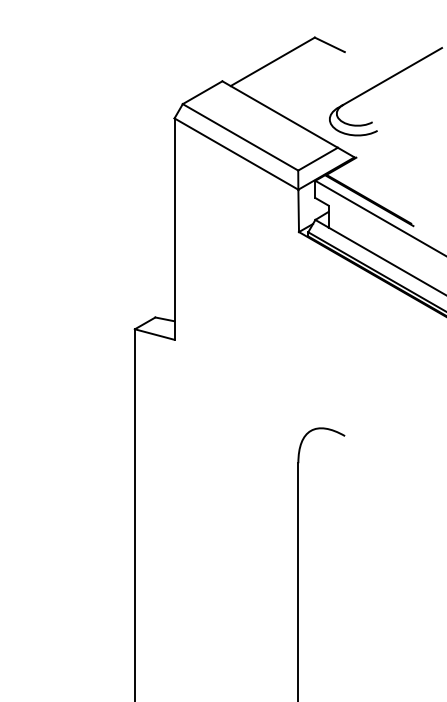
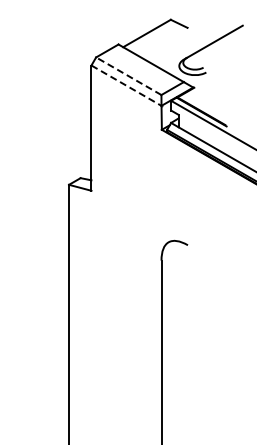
line: (240, 137) -> (128, 76), solid -> dashed
line: (236, 153) -> (126, 85), solid -> dashed

